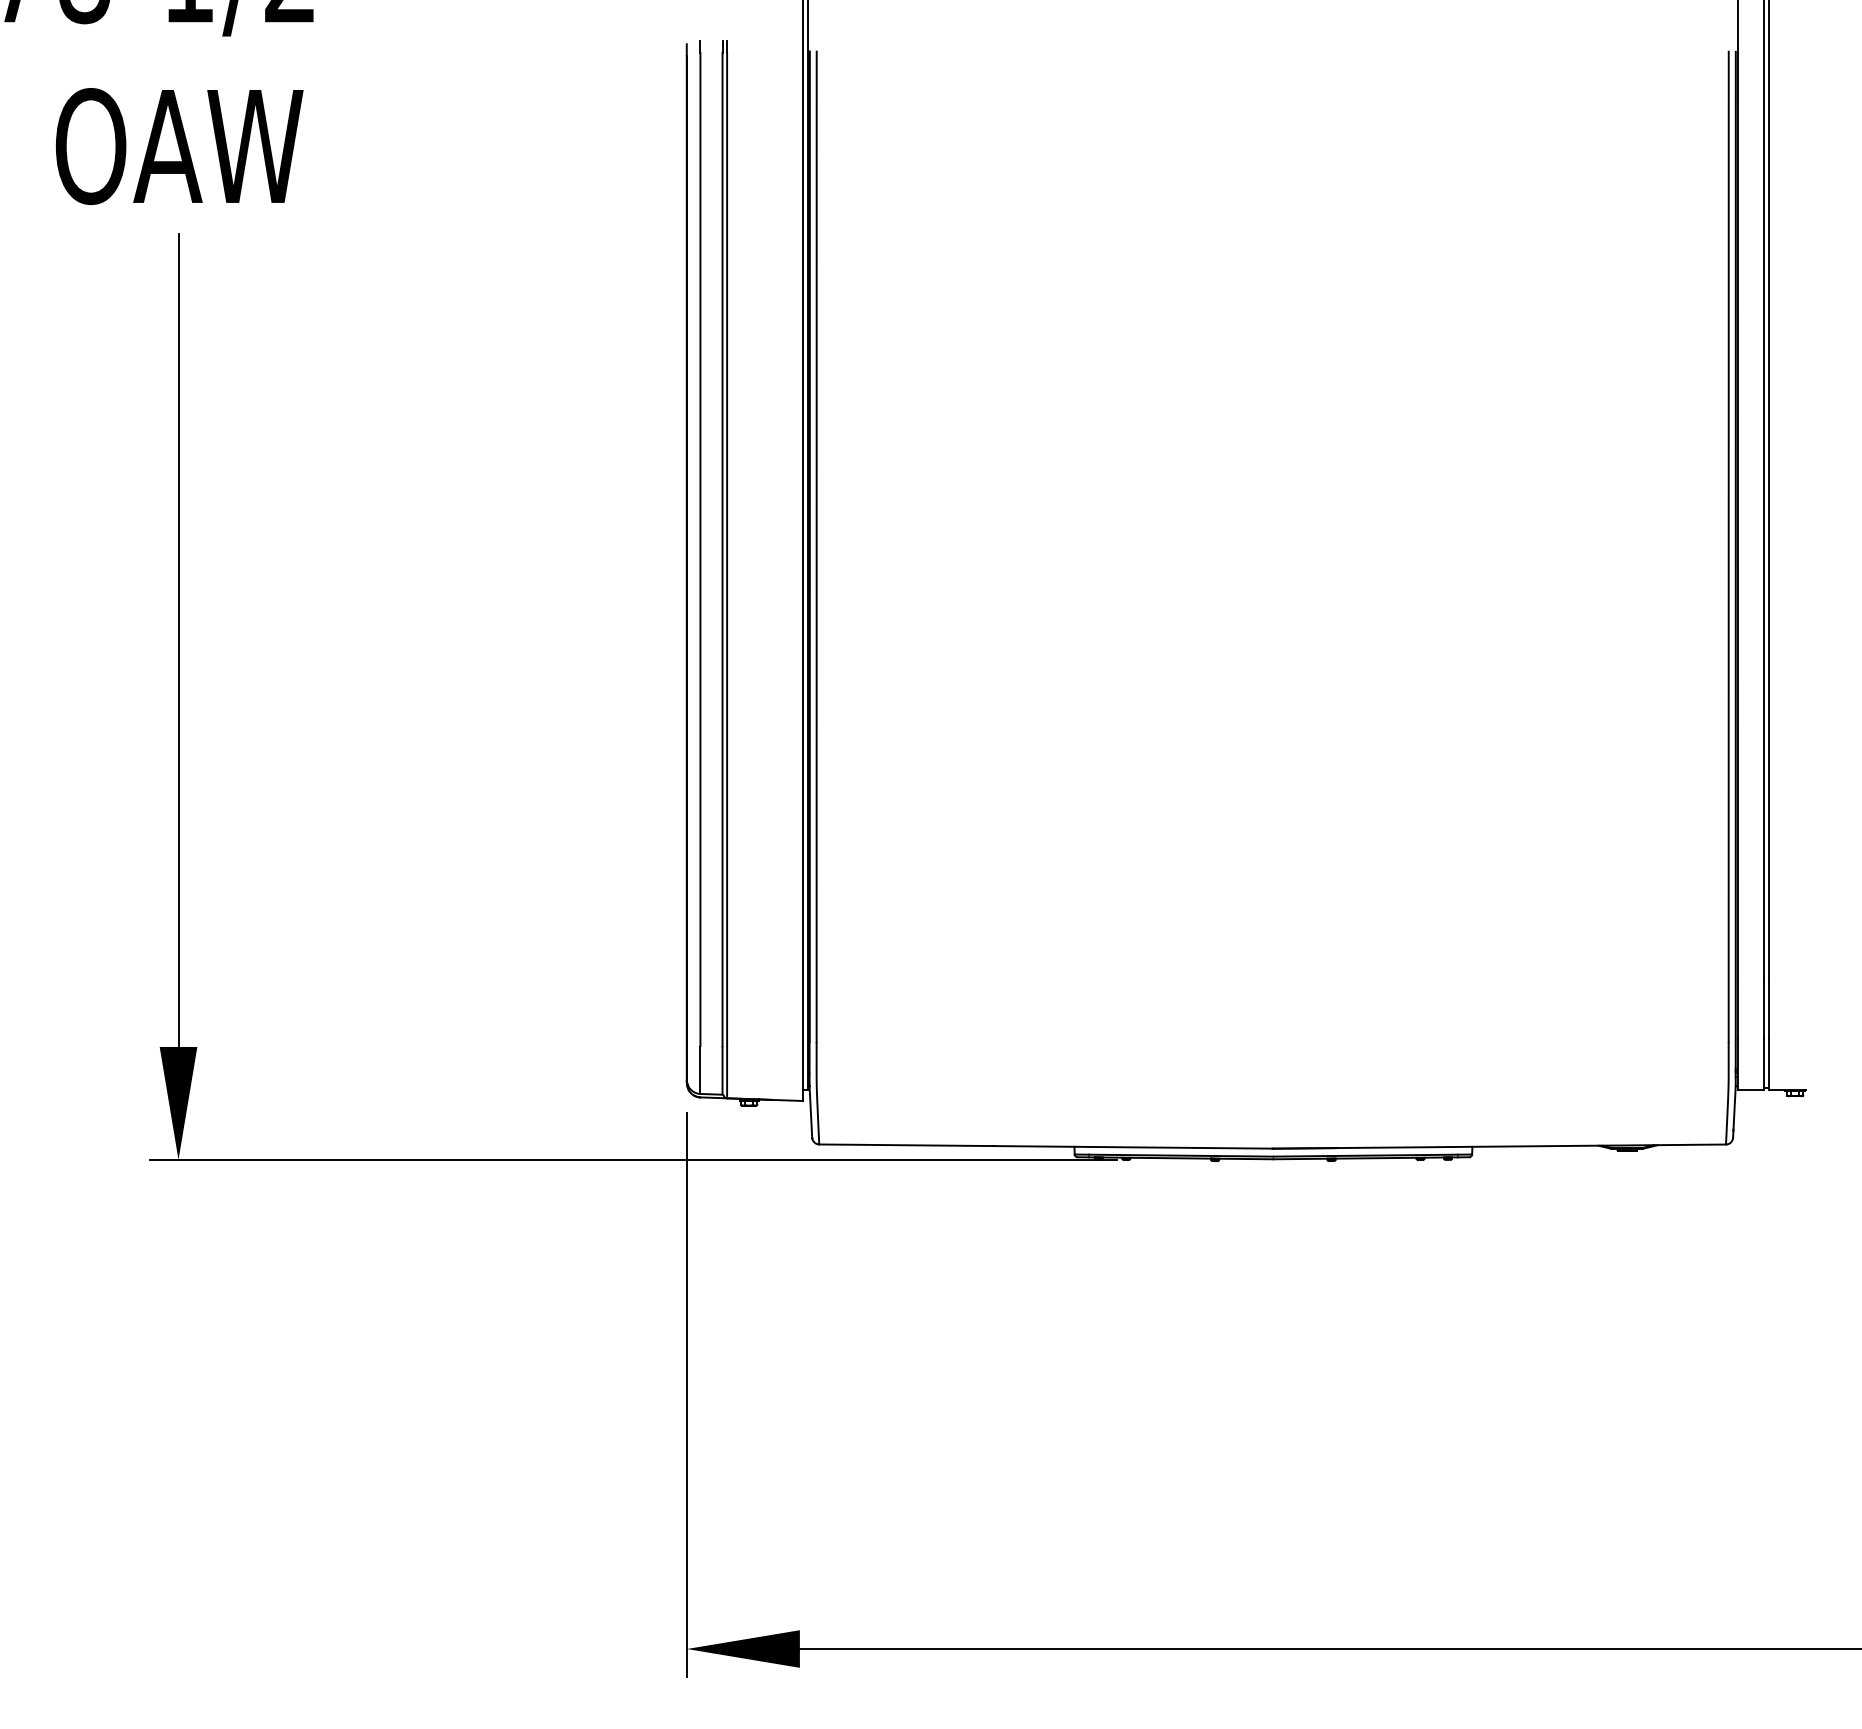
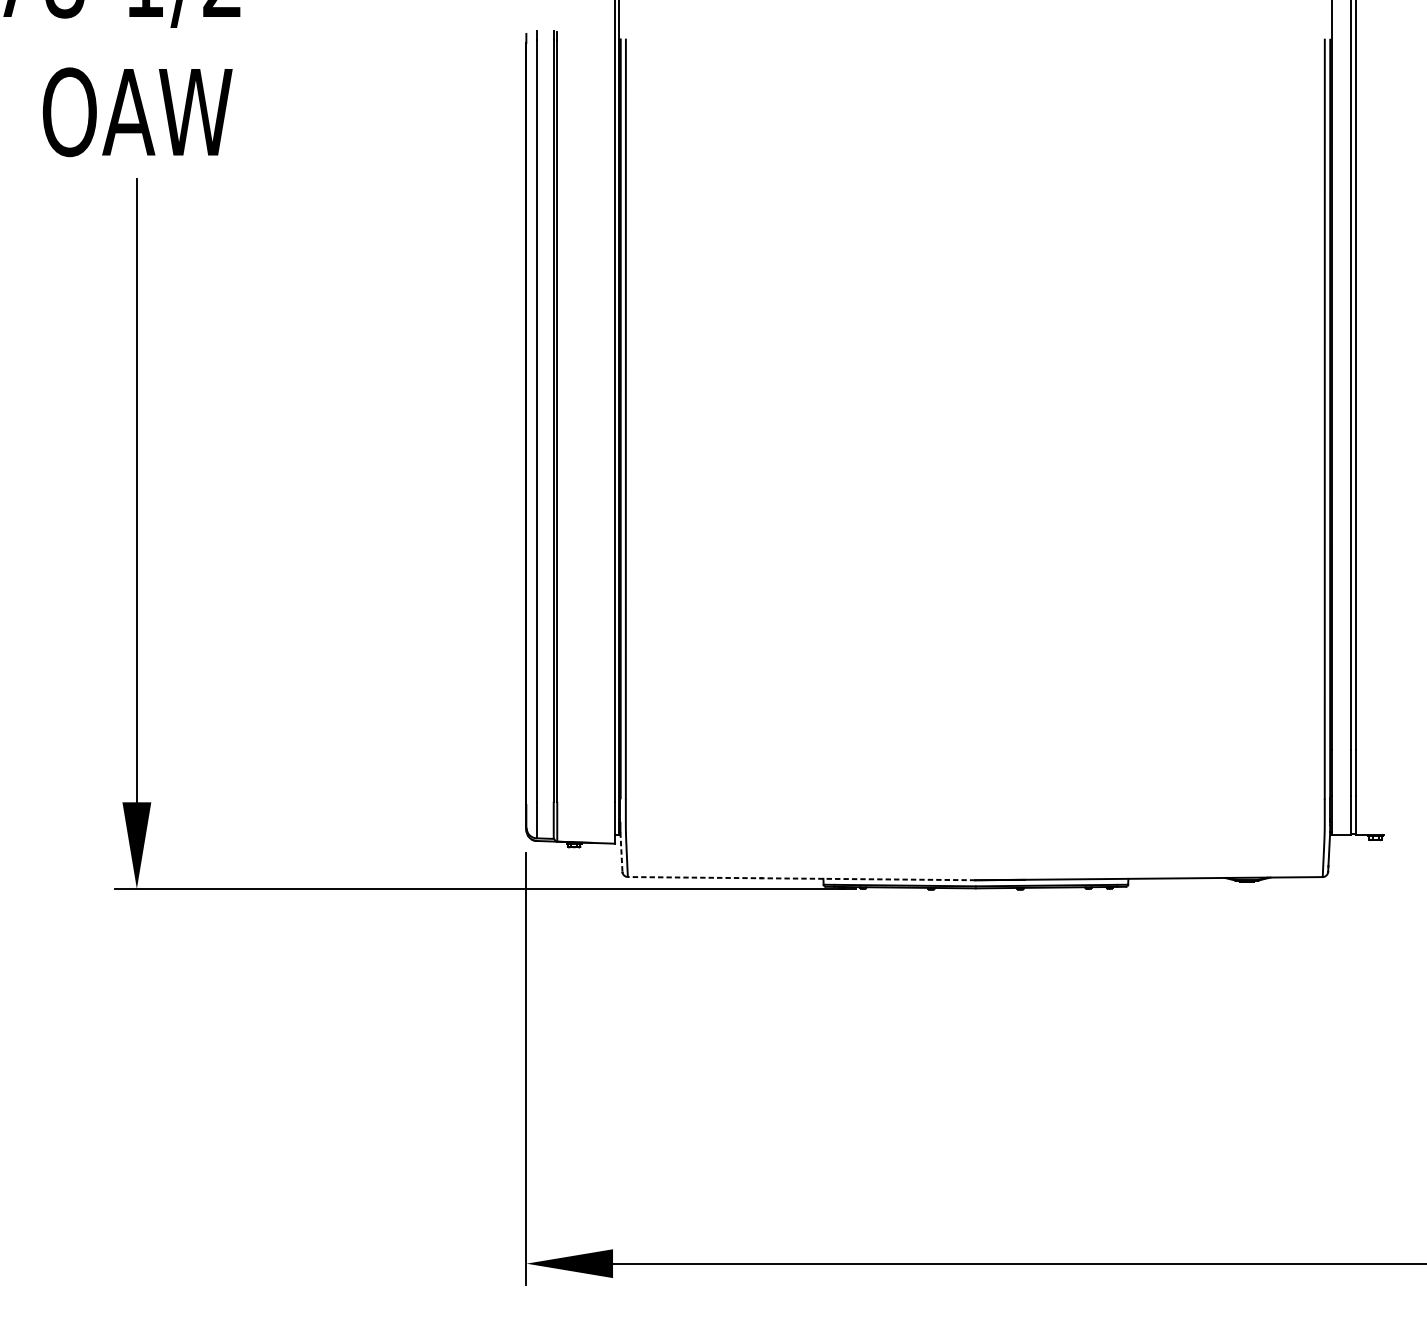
line: (810, 1112) -> (621, 852), solid -> dashed
line: (1045, 1146) -> (801, 878), solid -> dashed

